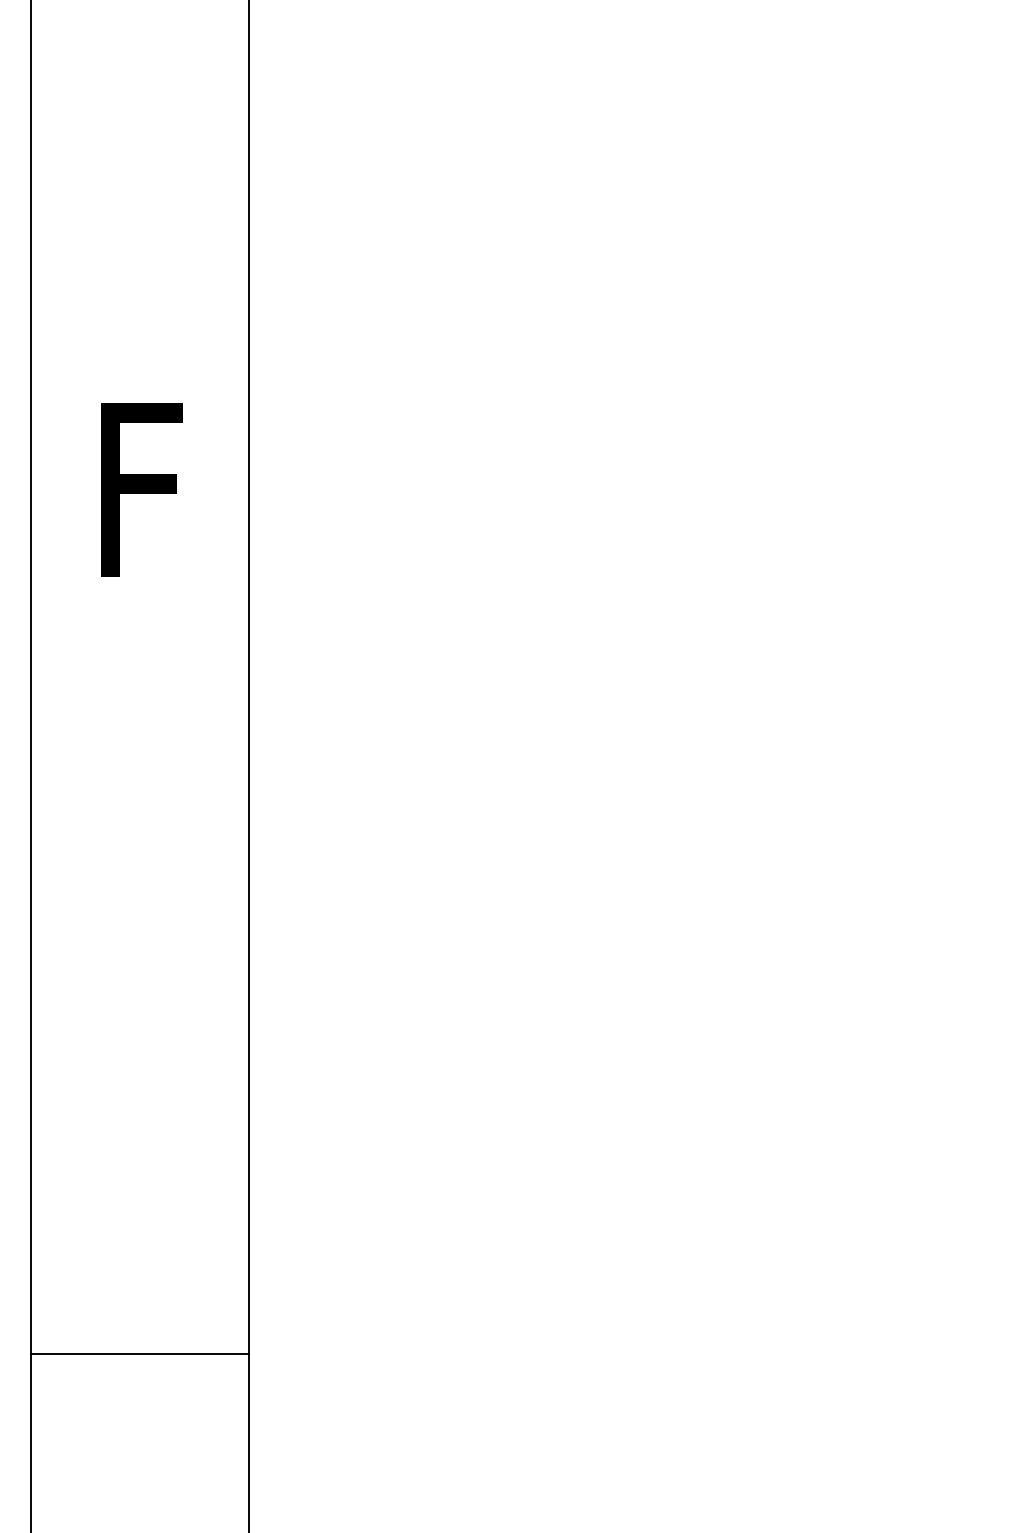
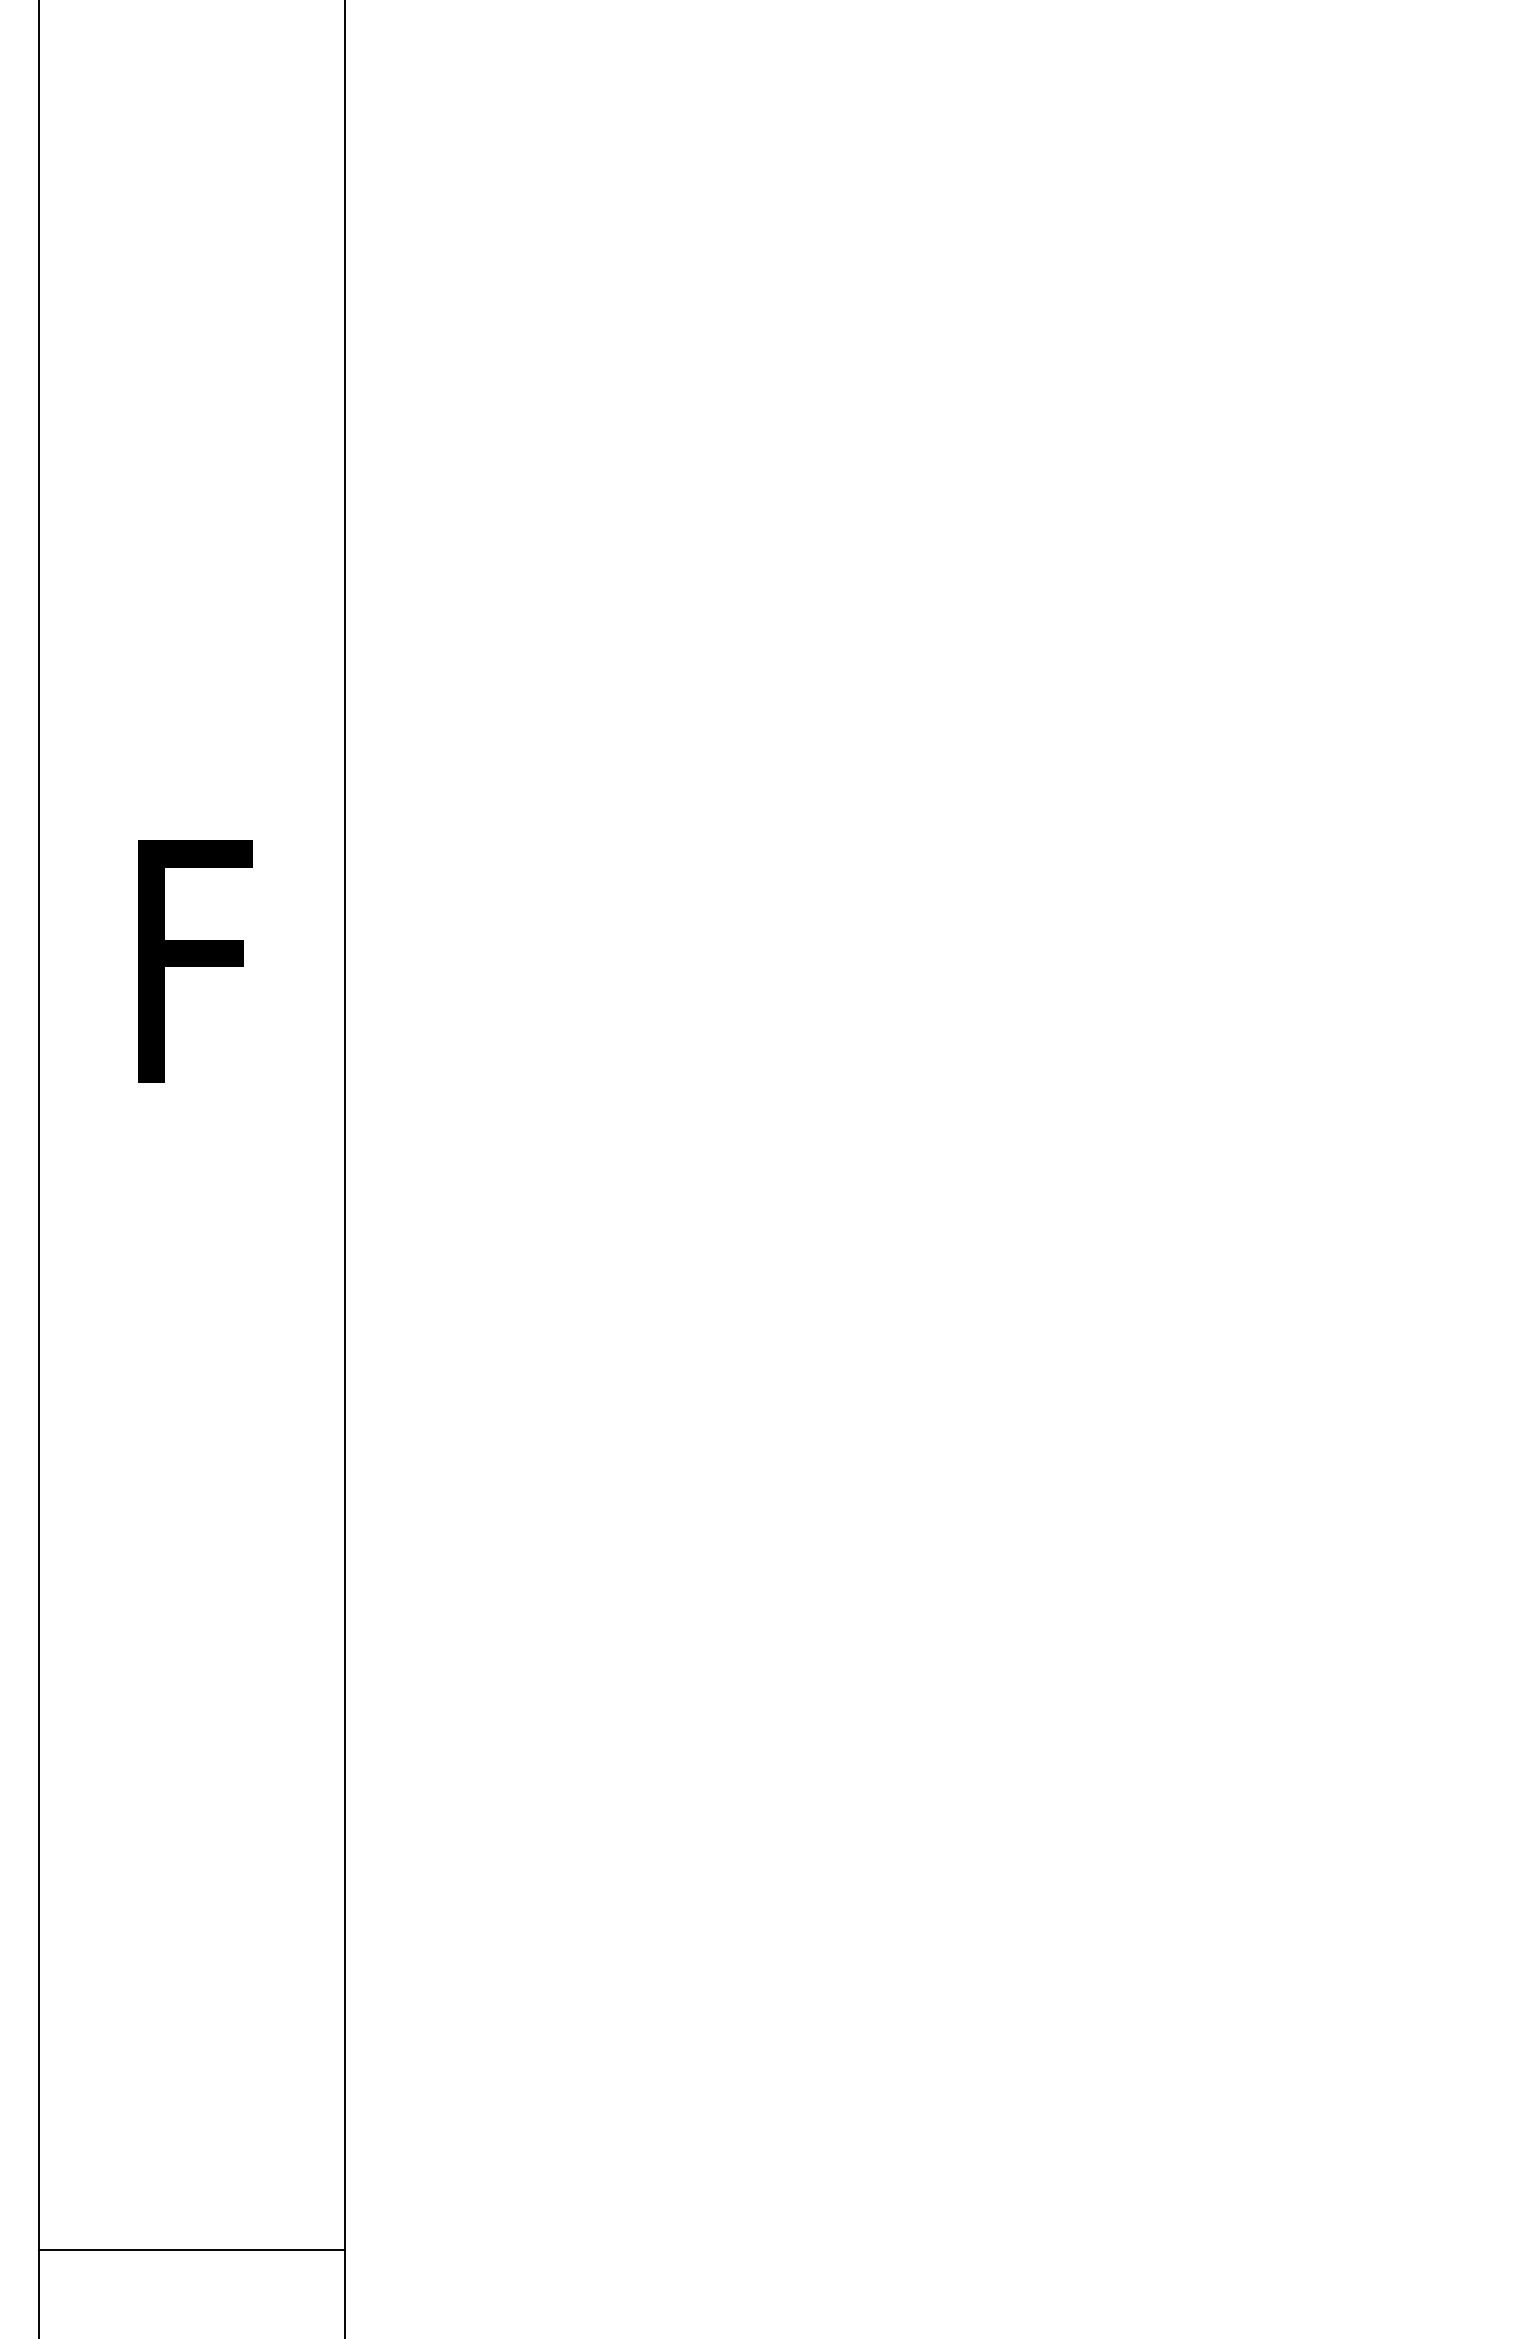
line: (140, 1354) -> (192, 2250), moved

